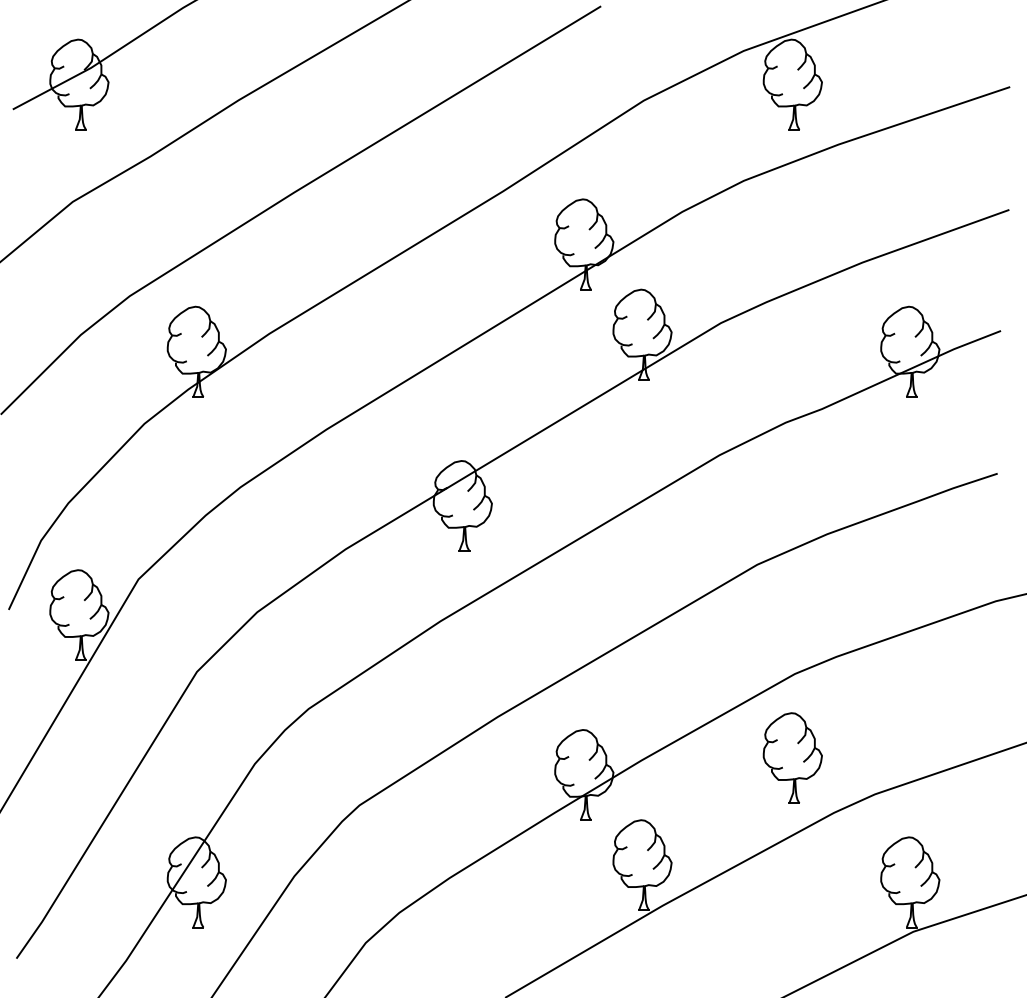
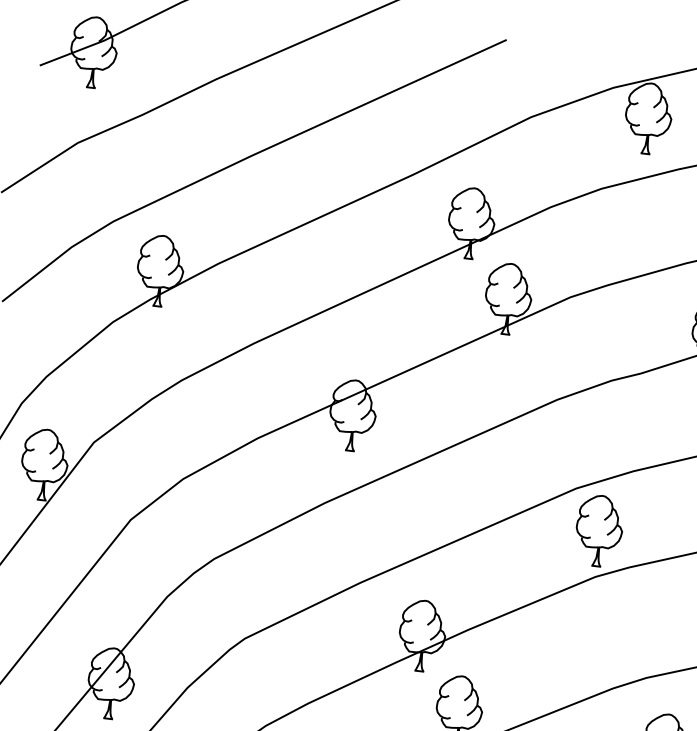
part: (792, 757) -> (599, 530), moved

